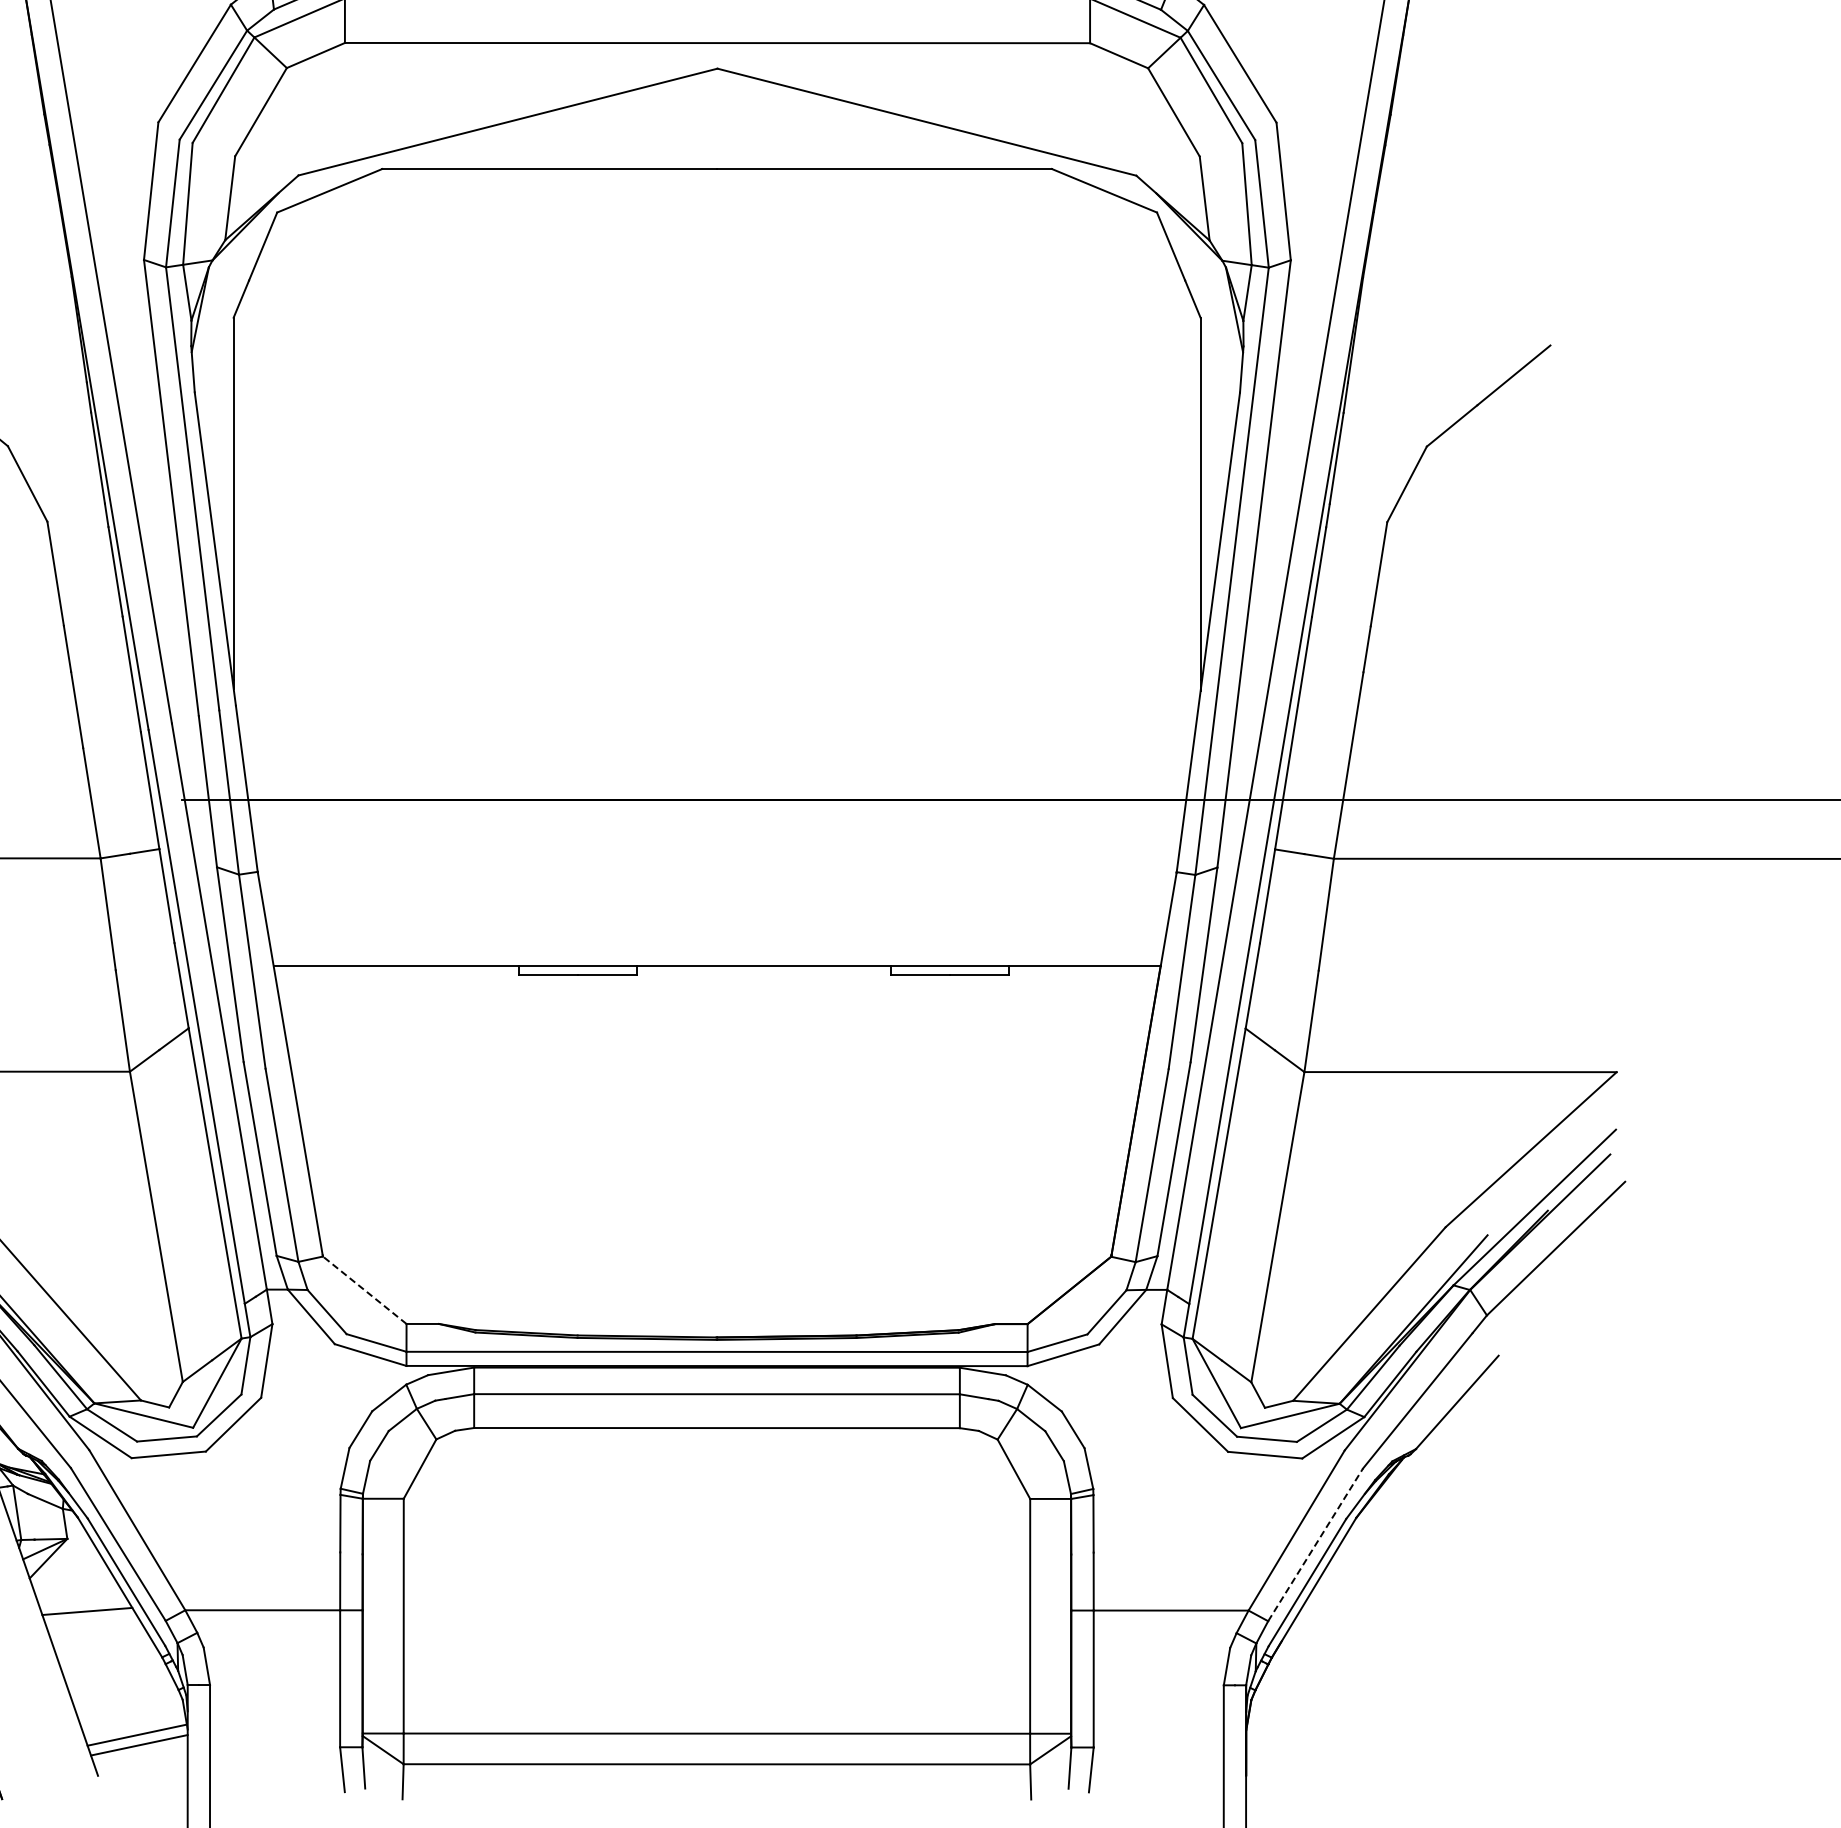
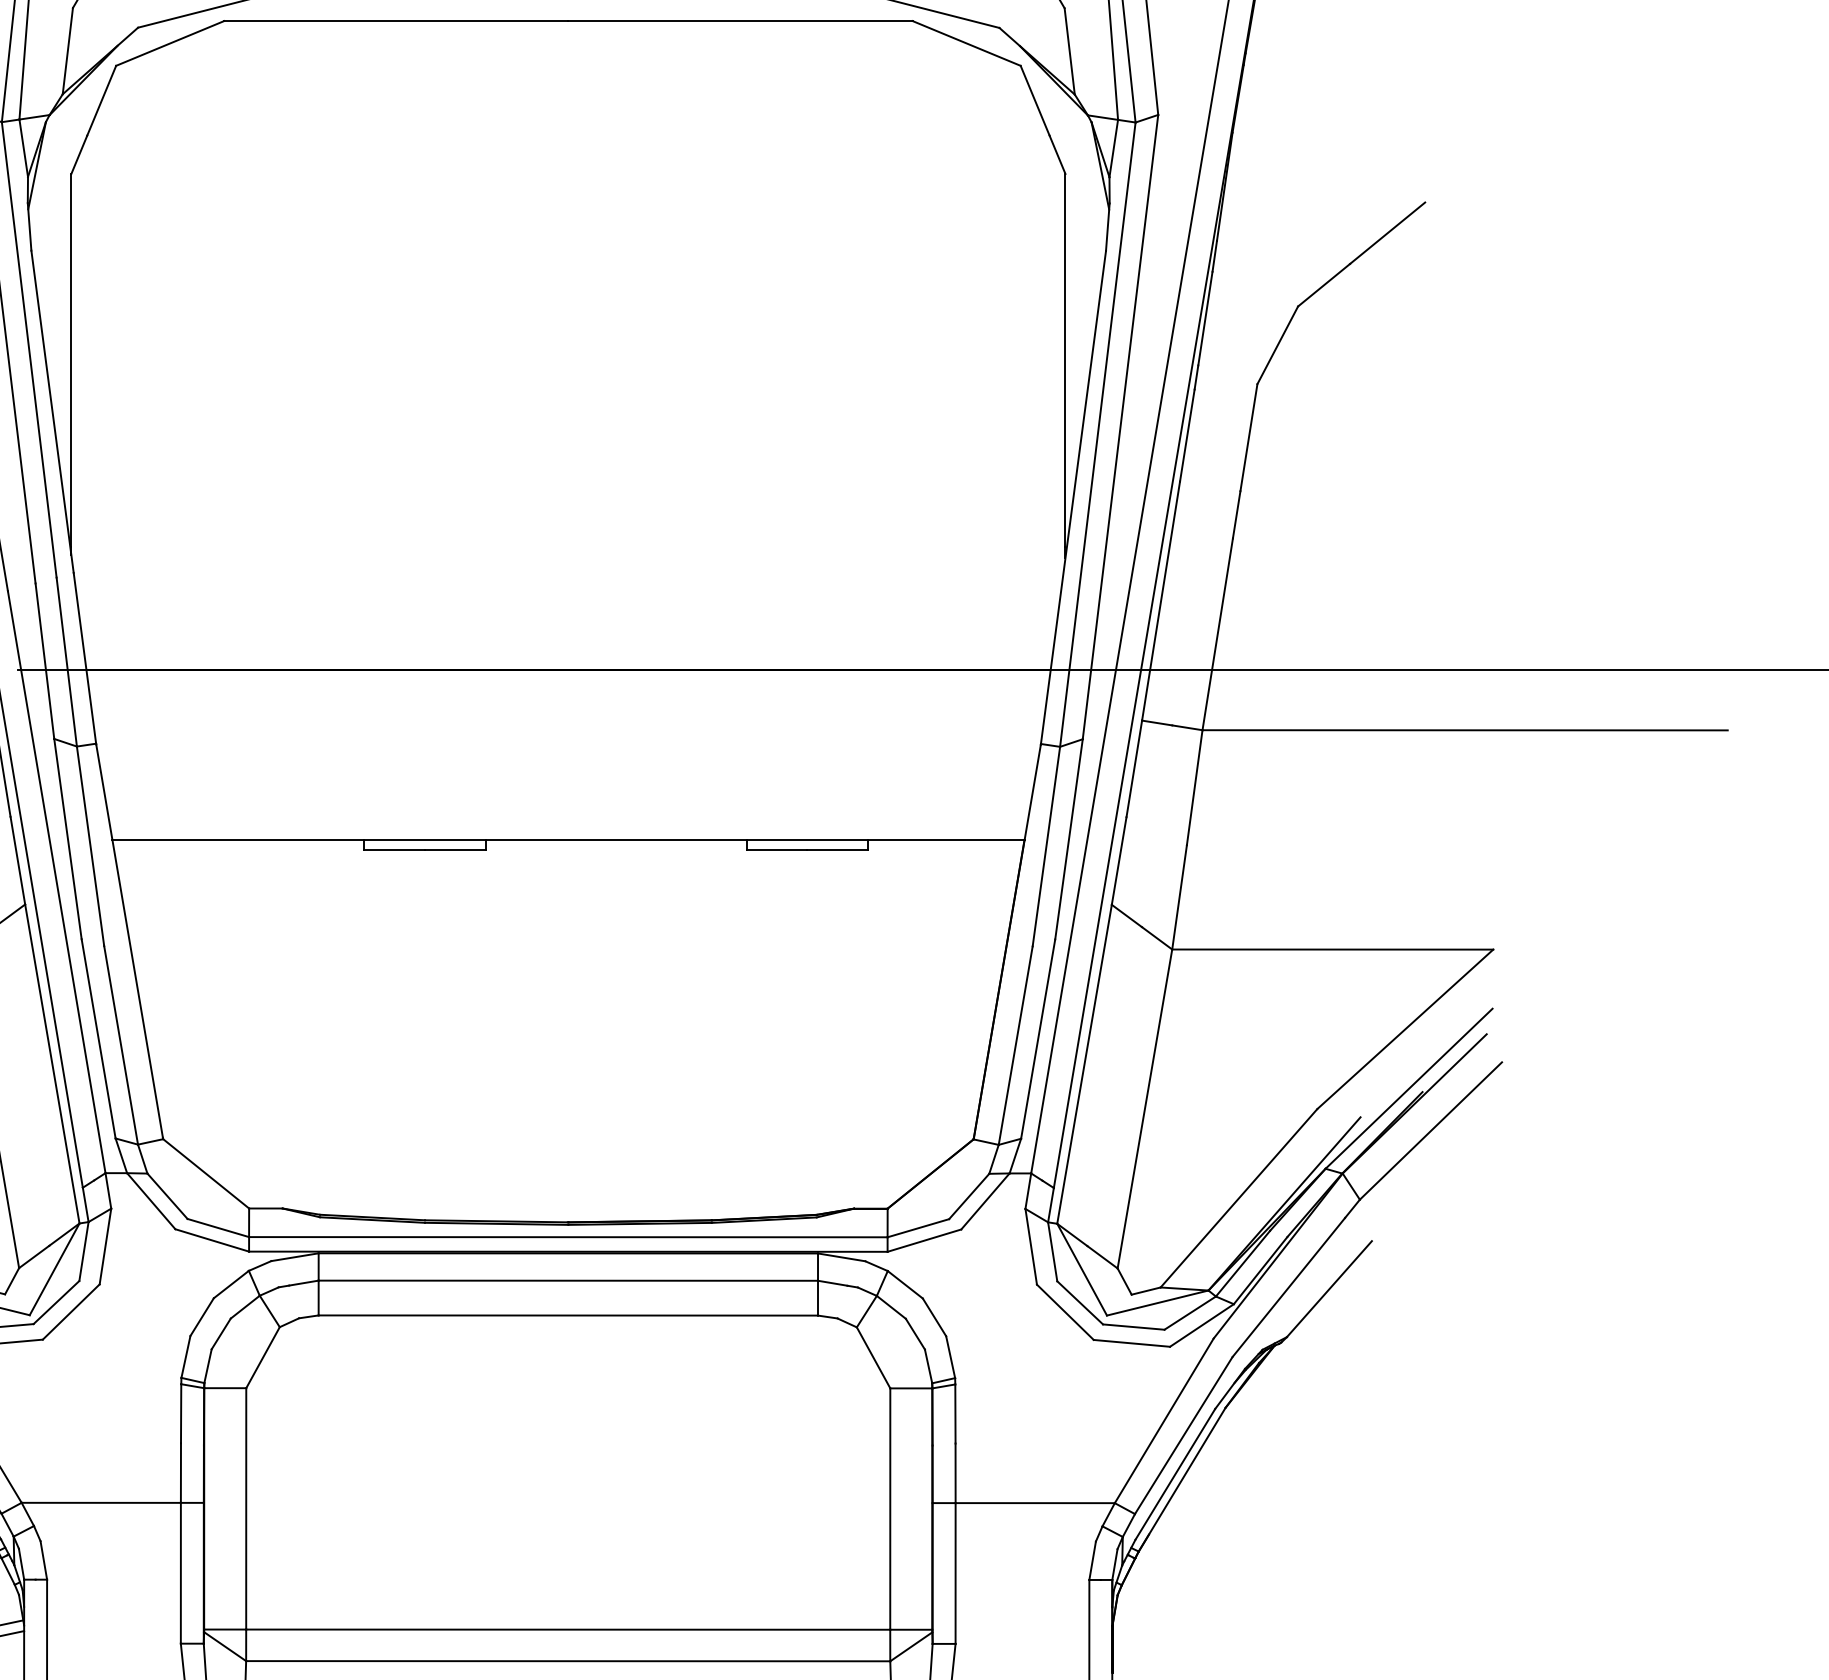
line: (364, 1290) -> (205, 1174), dashed -> solid
line: (1315, 1544) -> (1183, 1435), dashed -> solid

